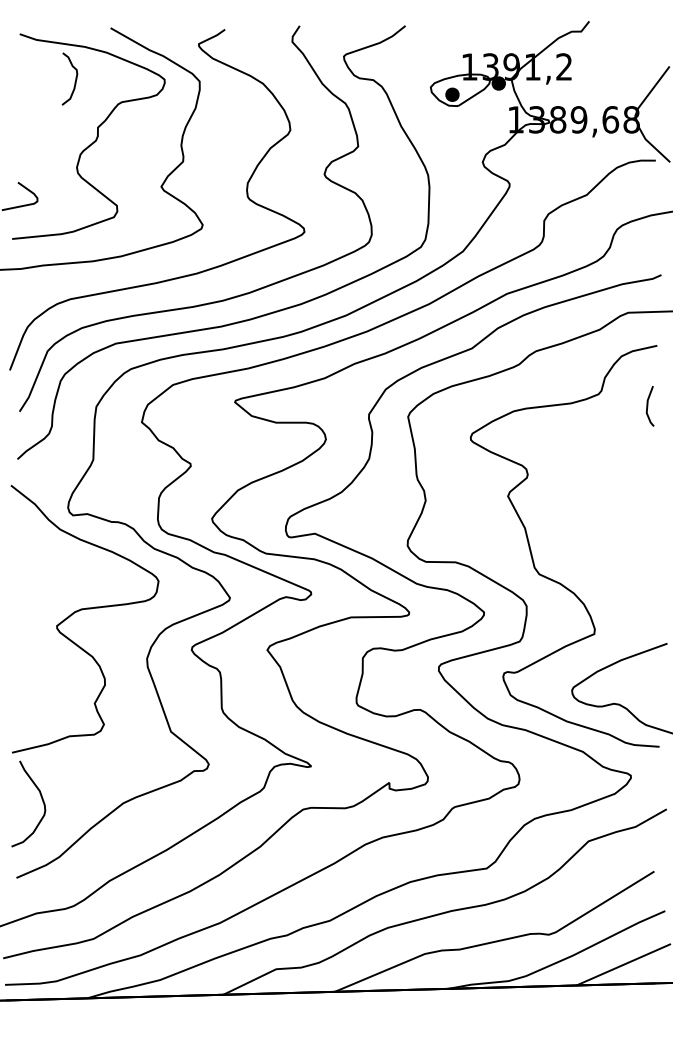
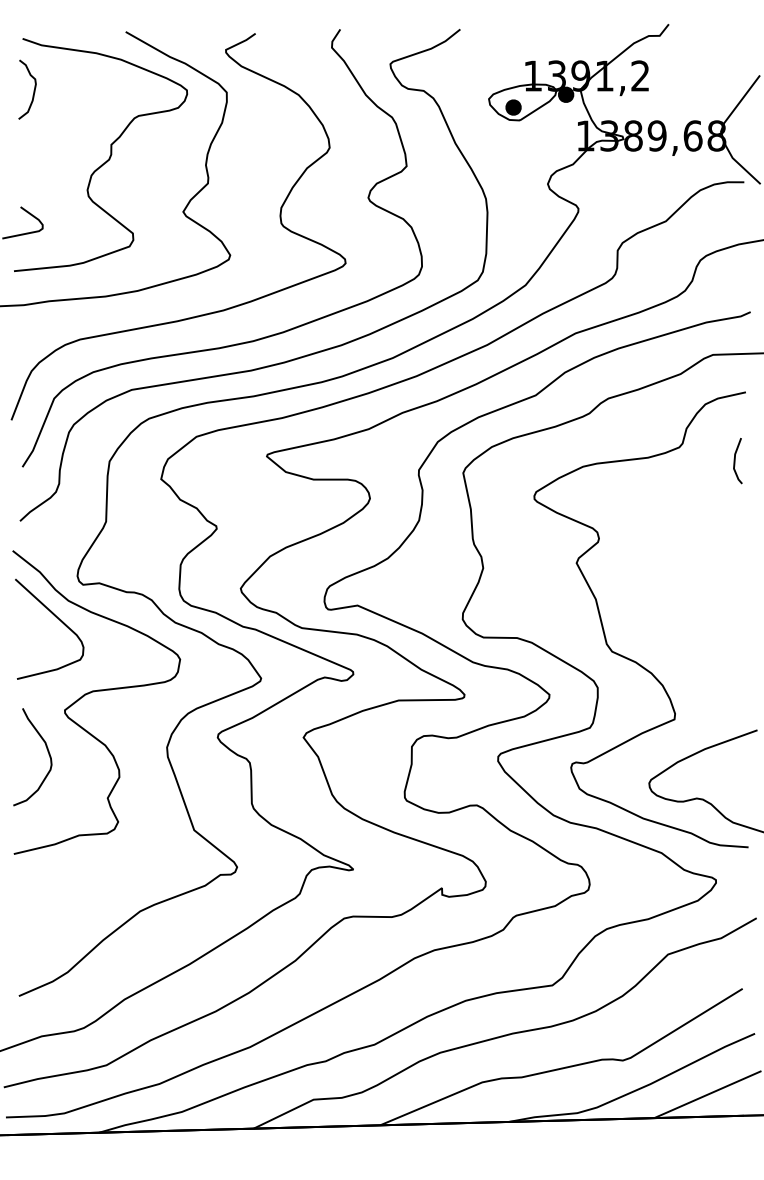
curve: (75, 79) -> (33, 90), moved
curve: (48, 544) -> (55, 617), added
curve: (41, 799) -> (47, 752), moved

